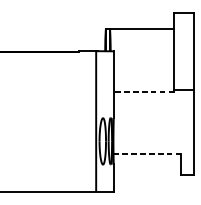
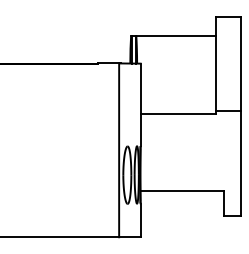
line: (144, 92) -> (178, 114), dashed -> solid
line: (147, 153) -> (182, 190), dashed -> solid

